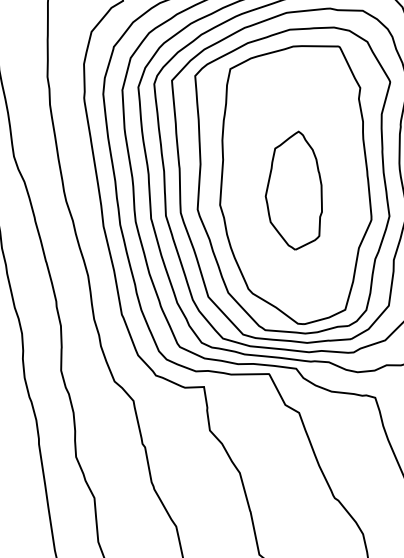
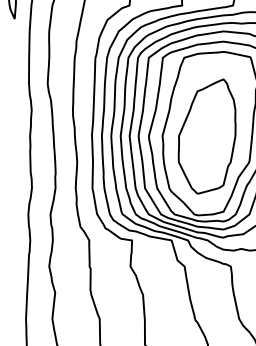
part: (292, 191) -> (206, 136), size x1.67

